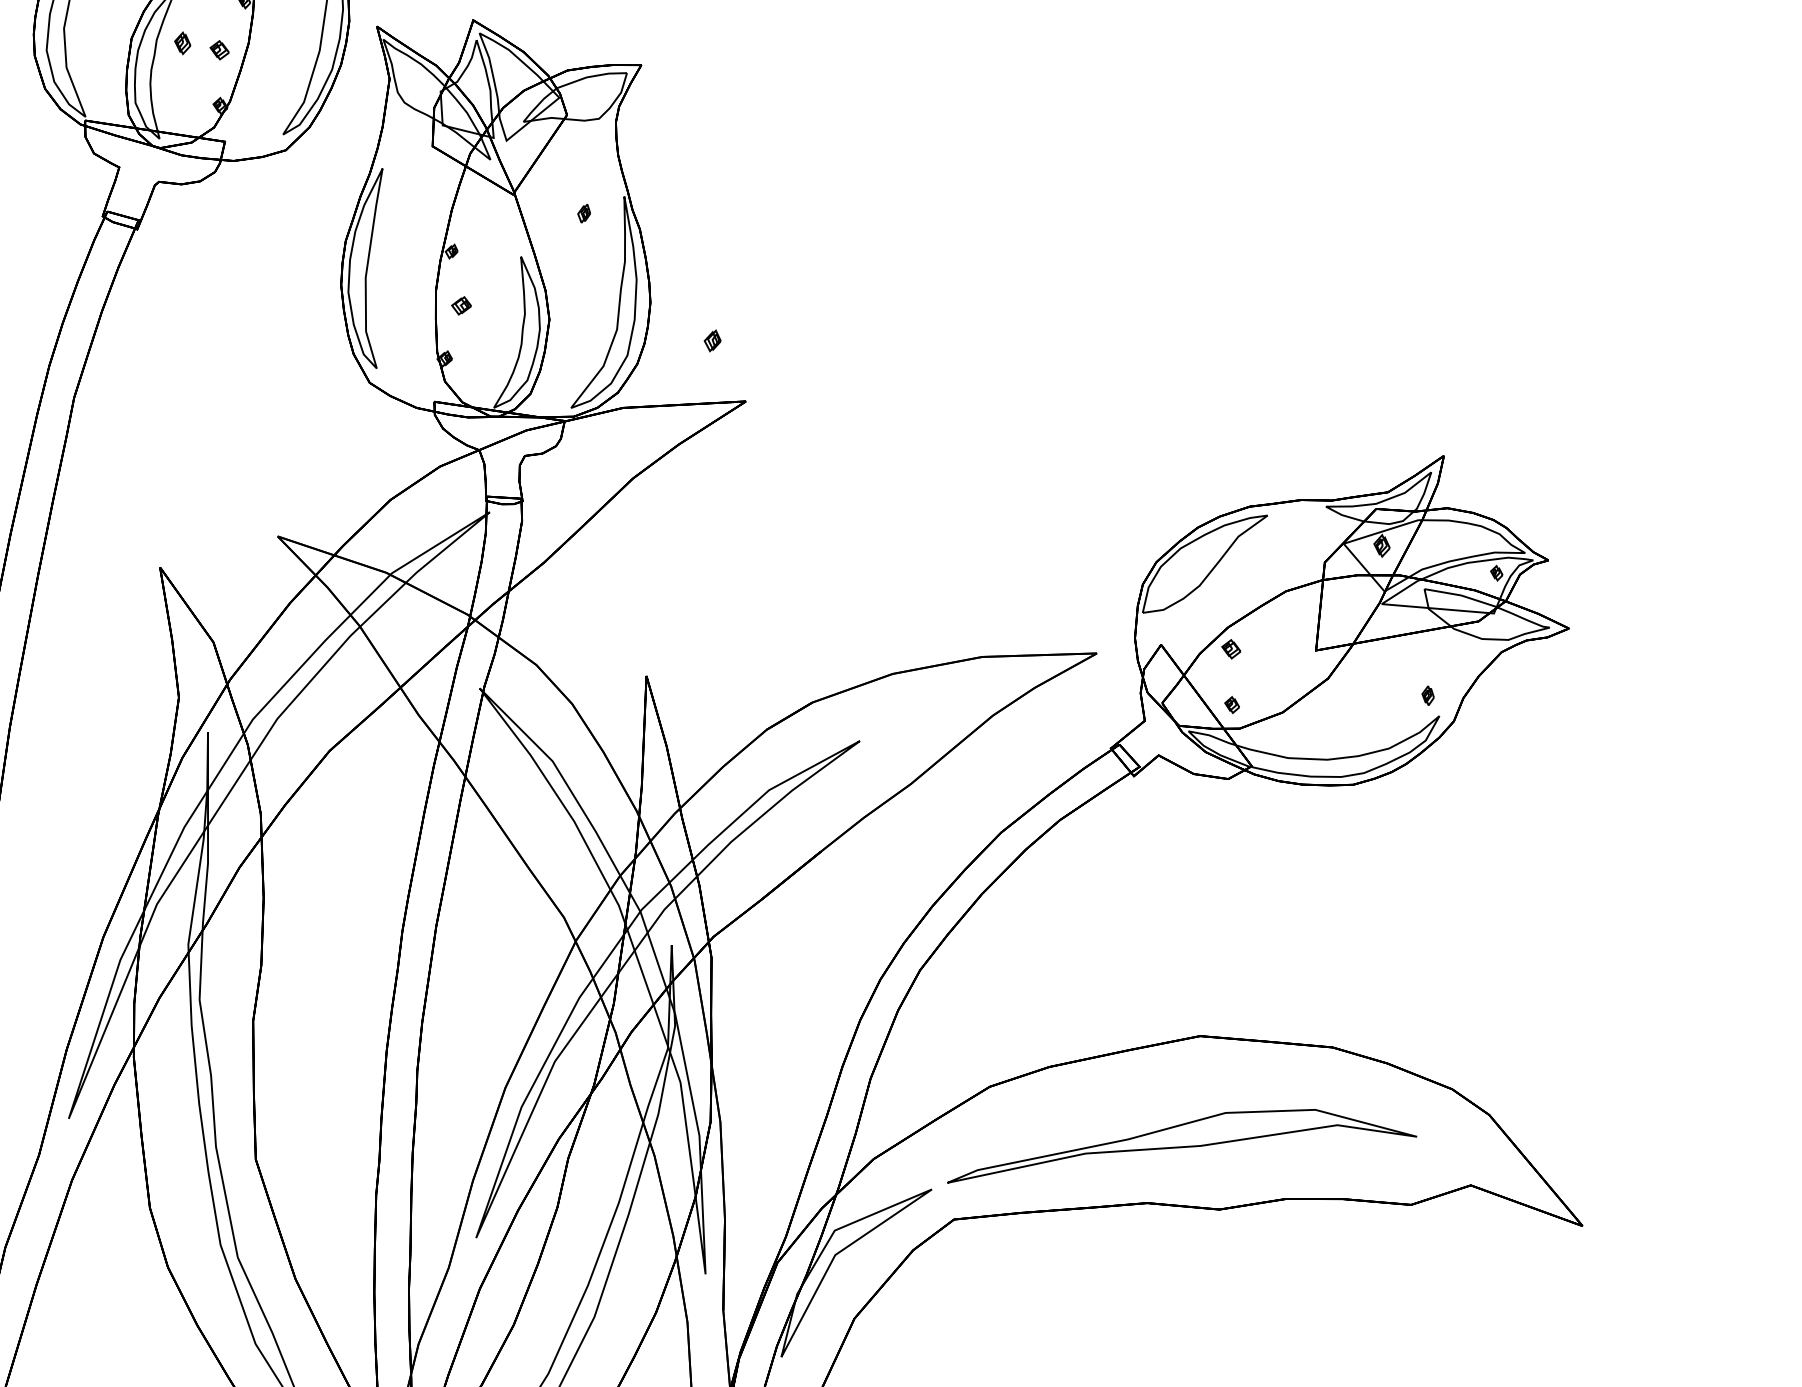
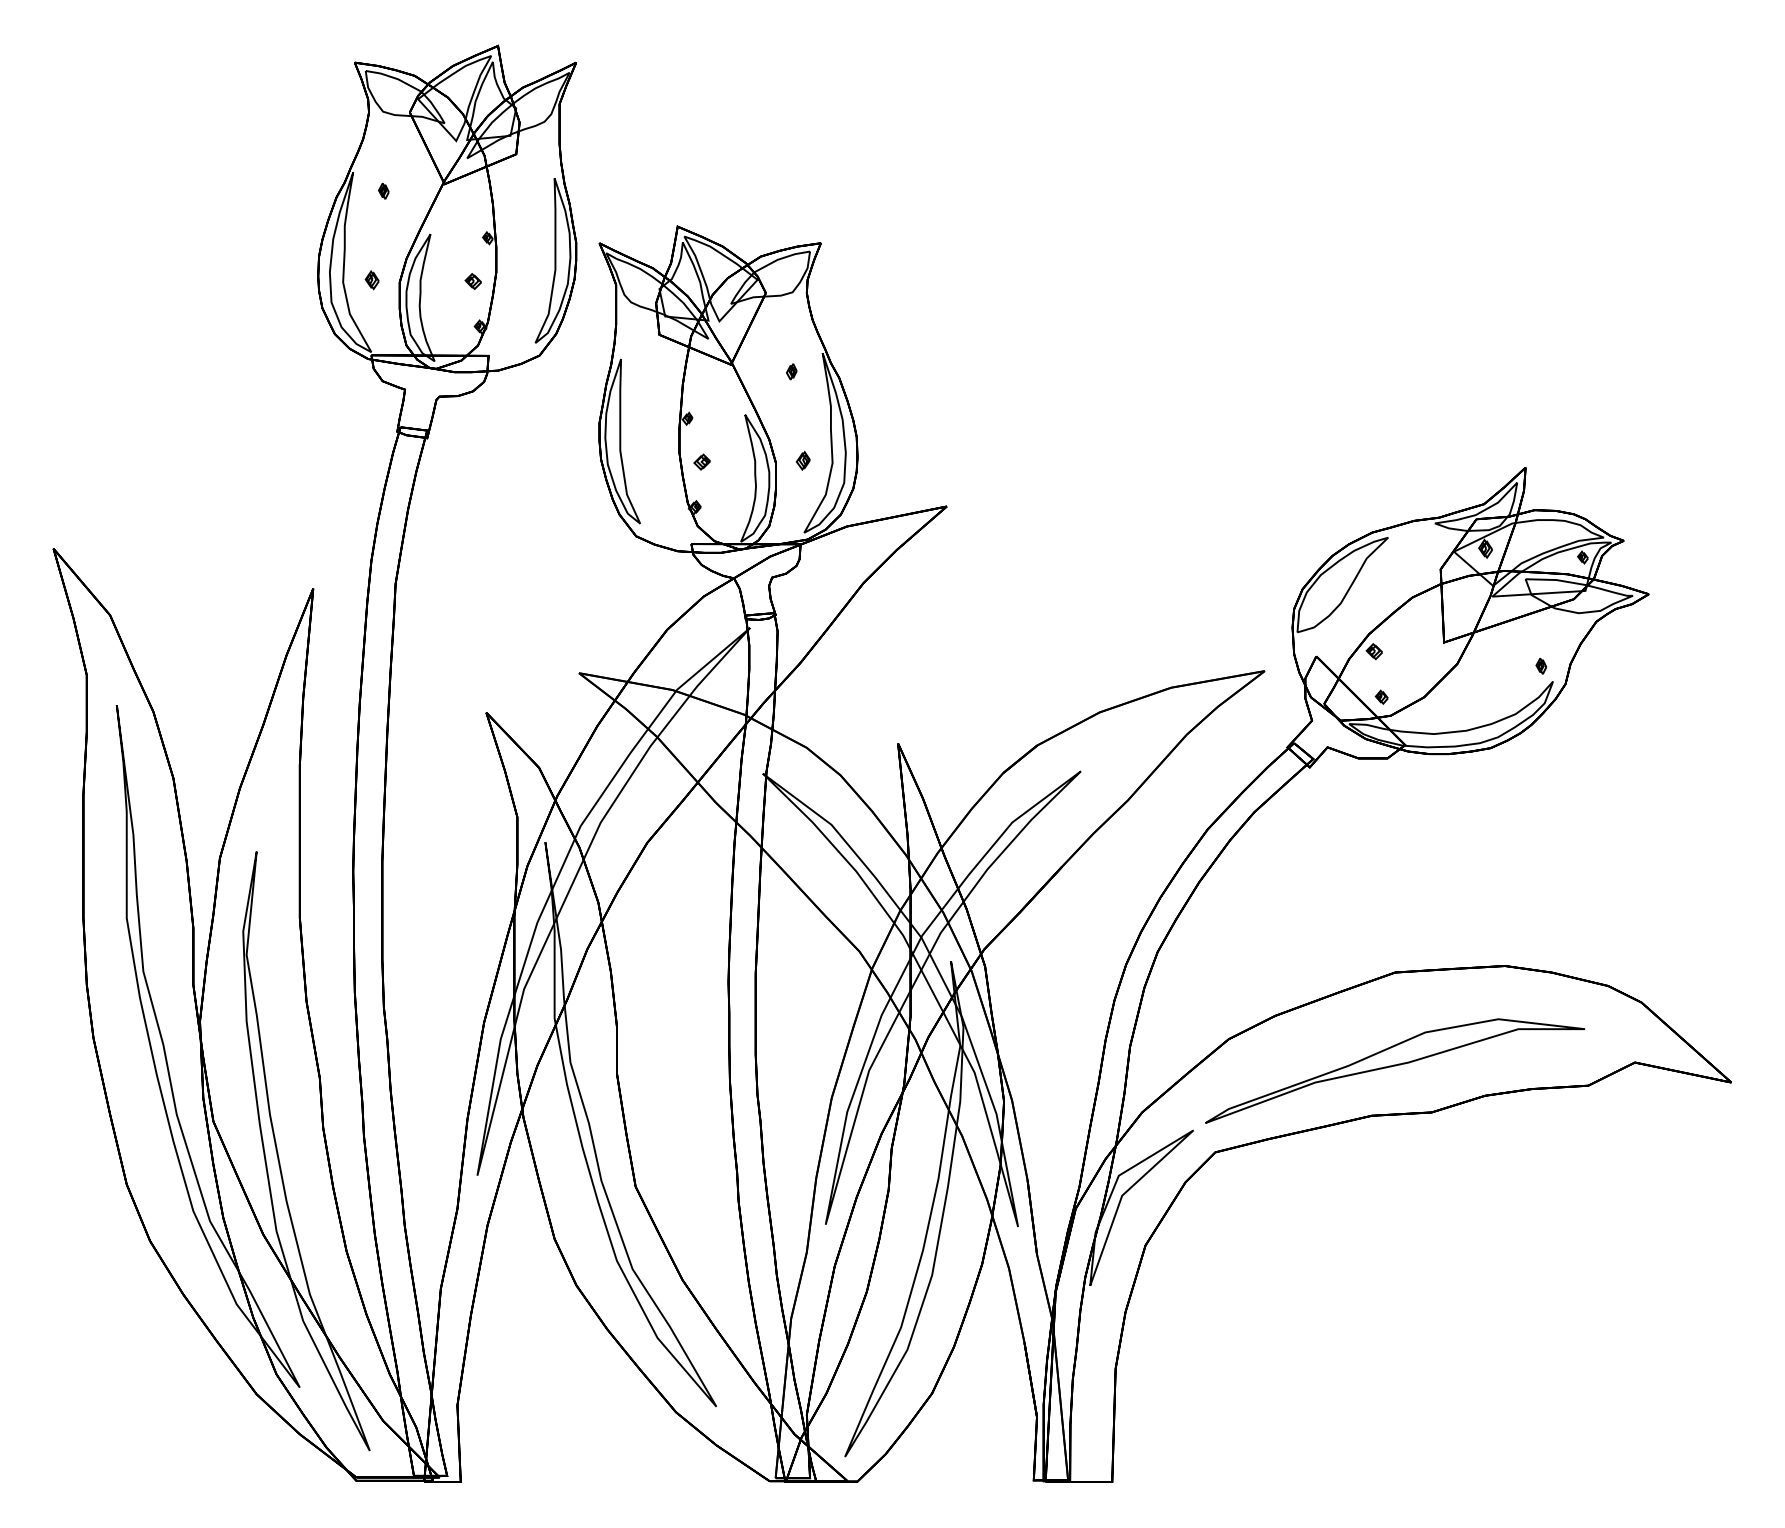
part: (181, 43) -> (371, 280), moved
part: (711, 340) -> (802, 460), moved

